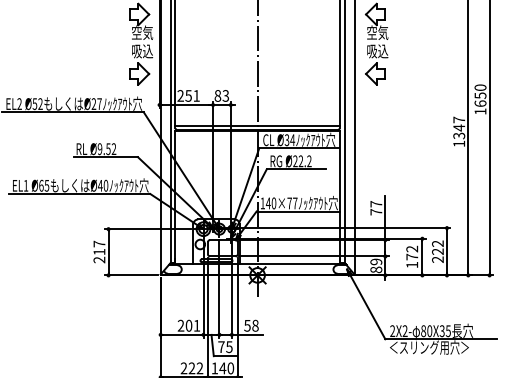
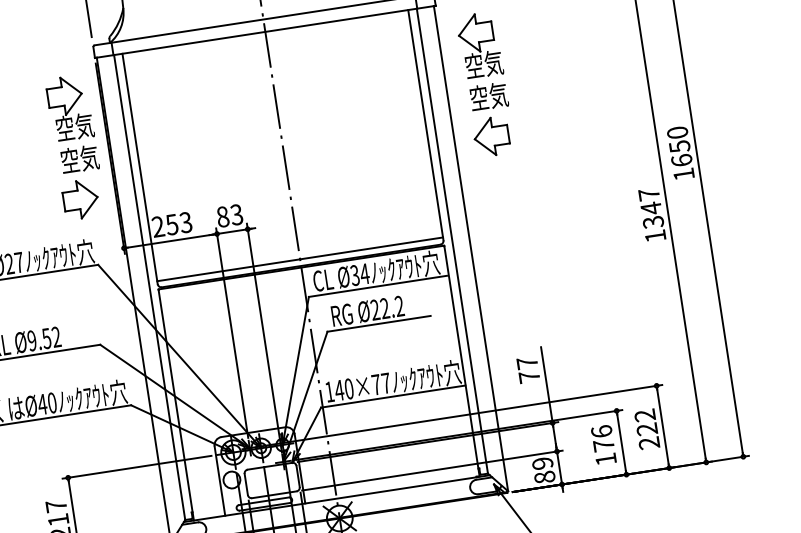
text: (142, 51) -> (79, 159), 吸込 -> 空気
text: (377, 51) -> (488, 97), 吸込 -> 空気
text: (196, 95) -> (185, 221), 251 -> 253
text: (412, 248) -> (602, 430), 172 -> 176

